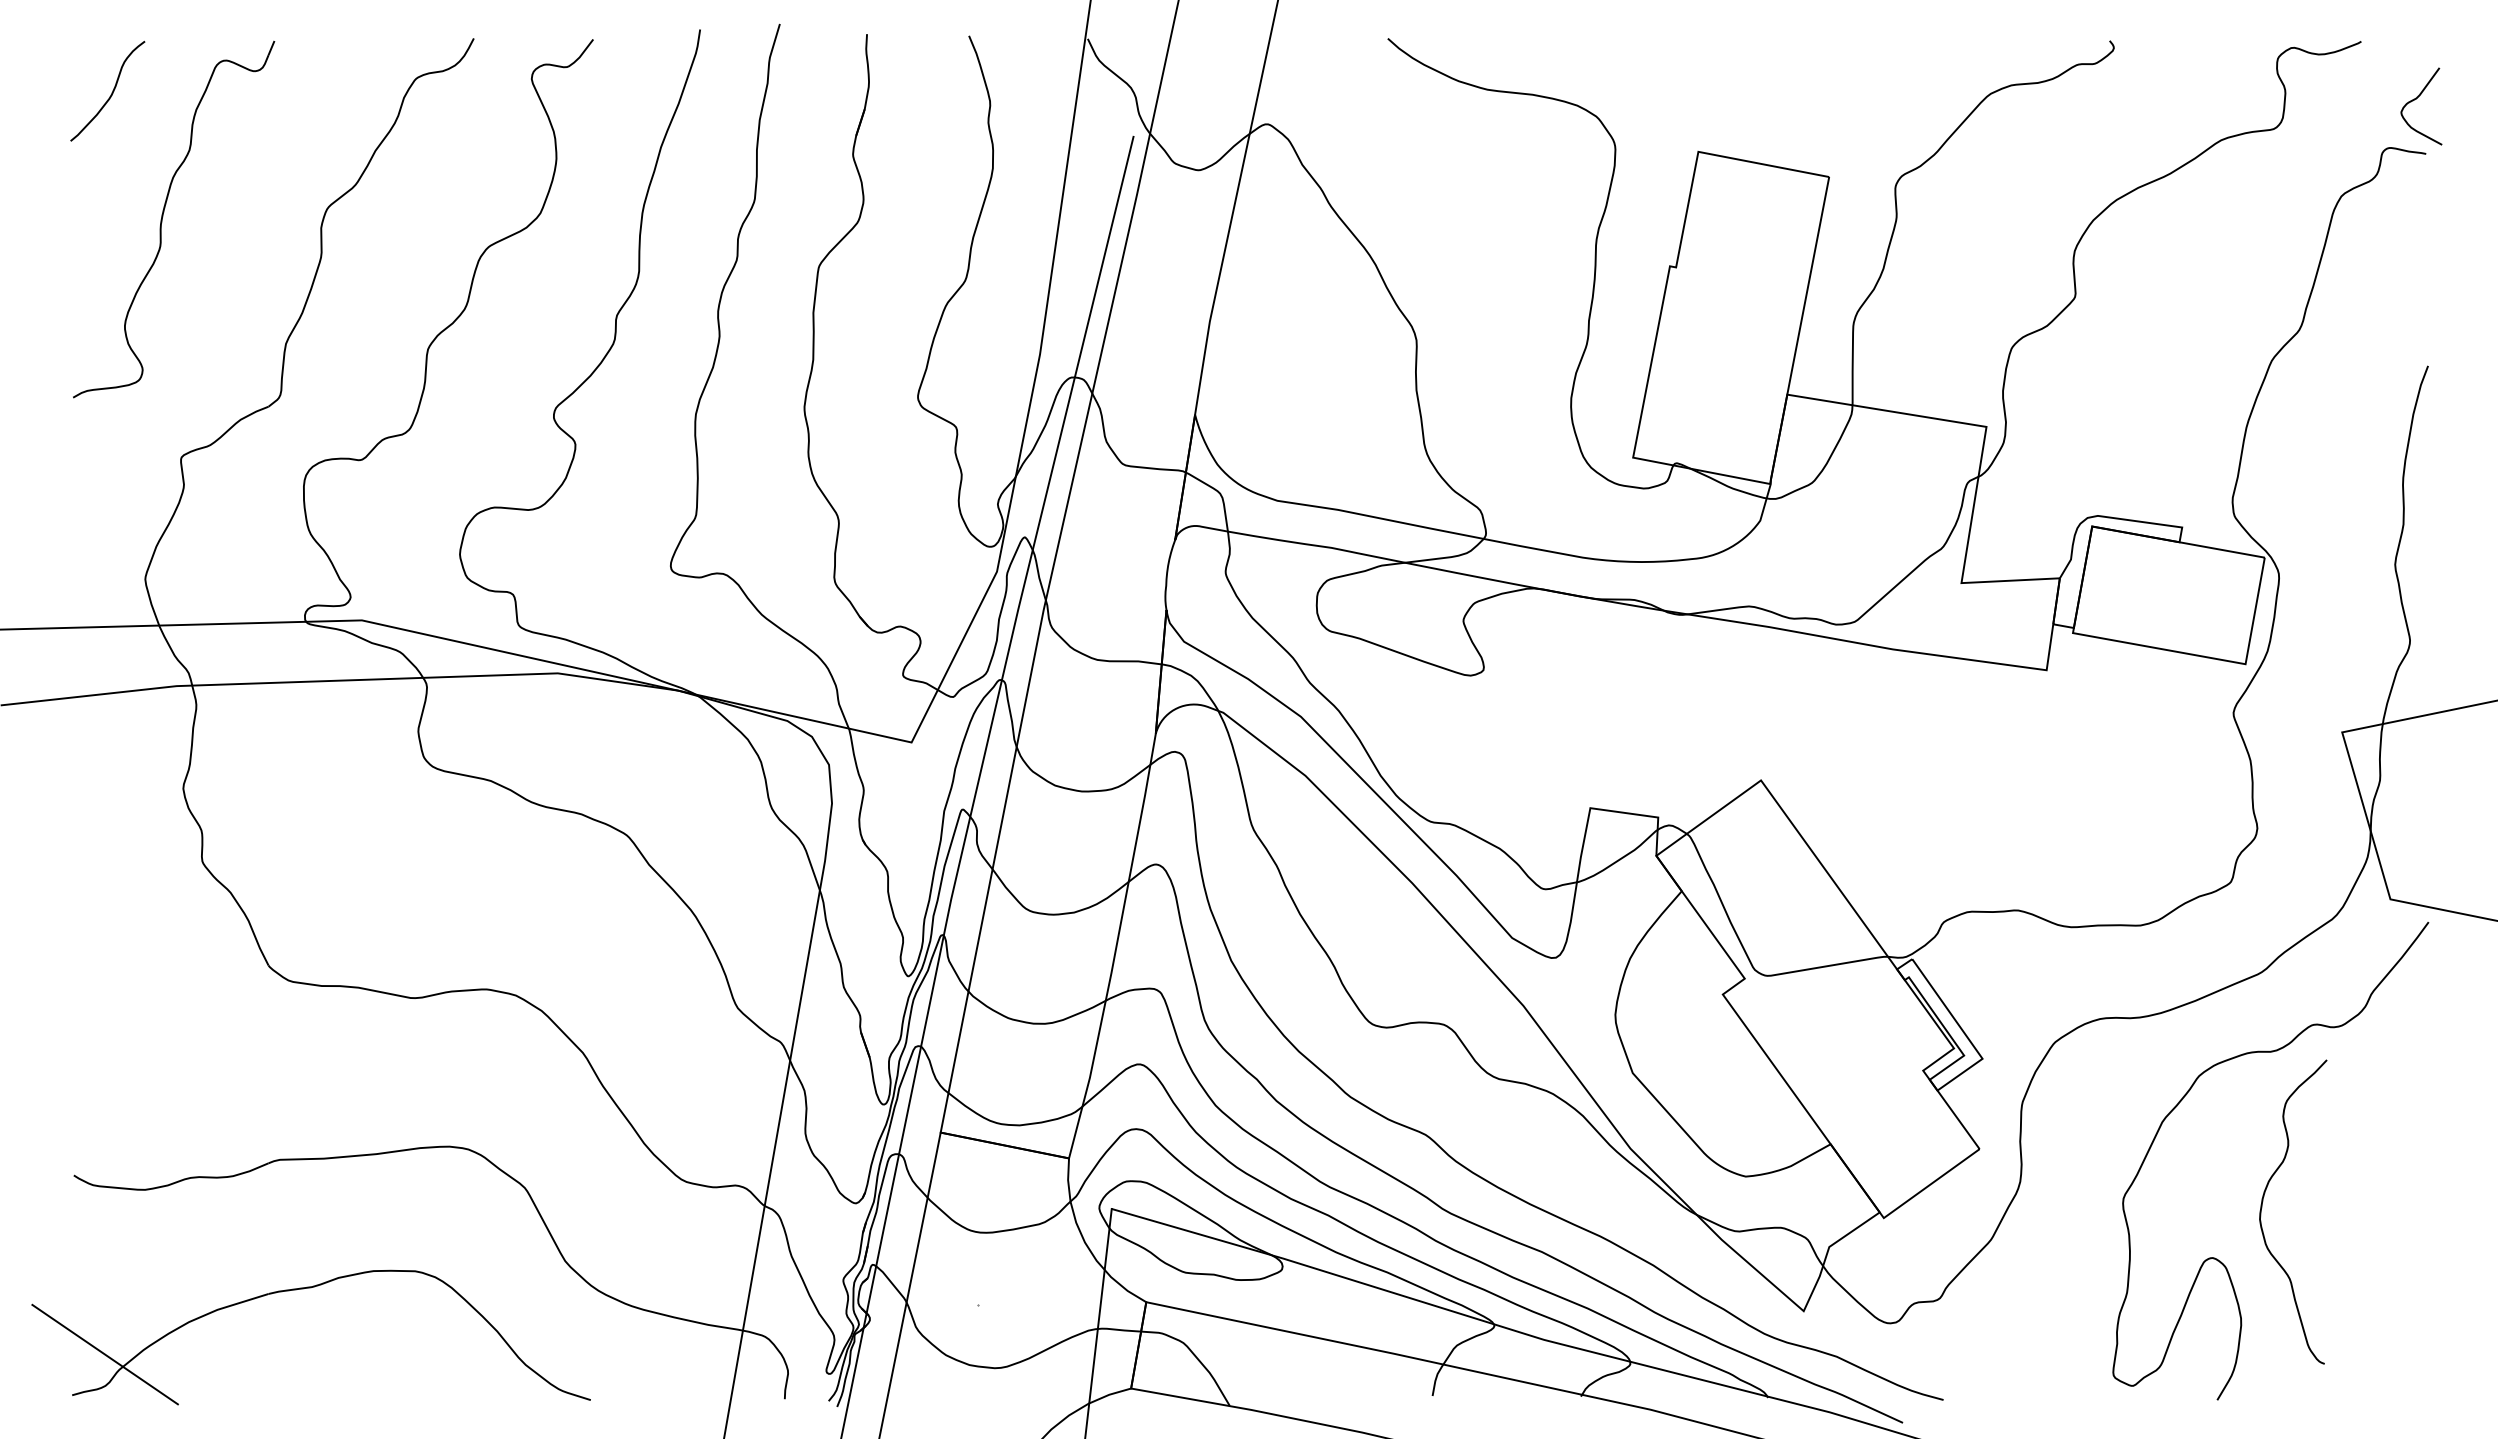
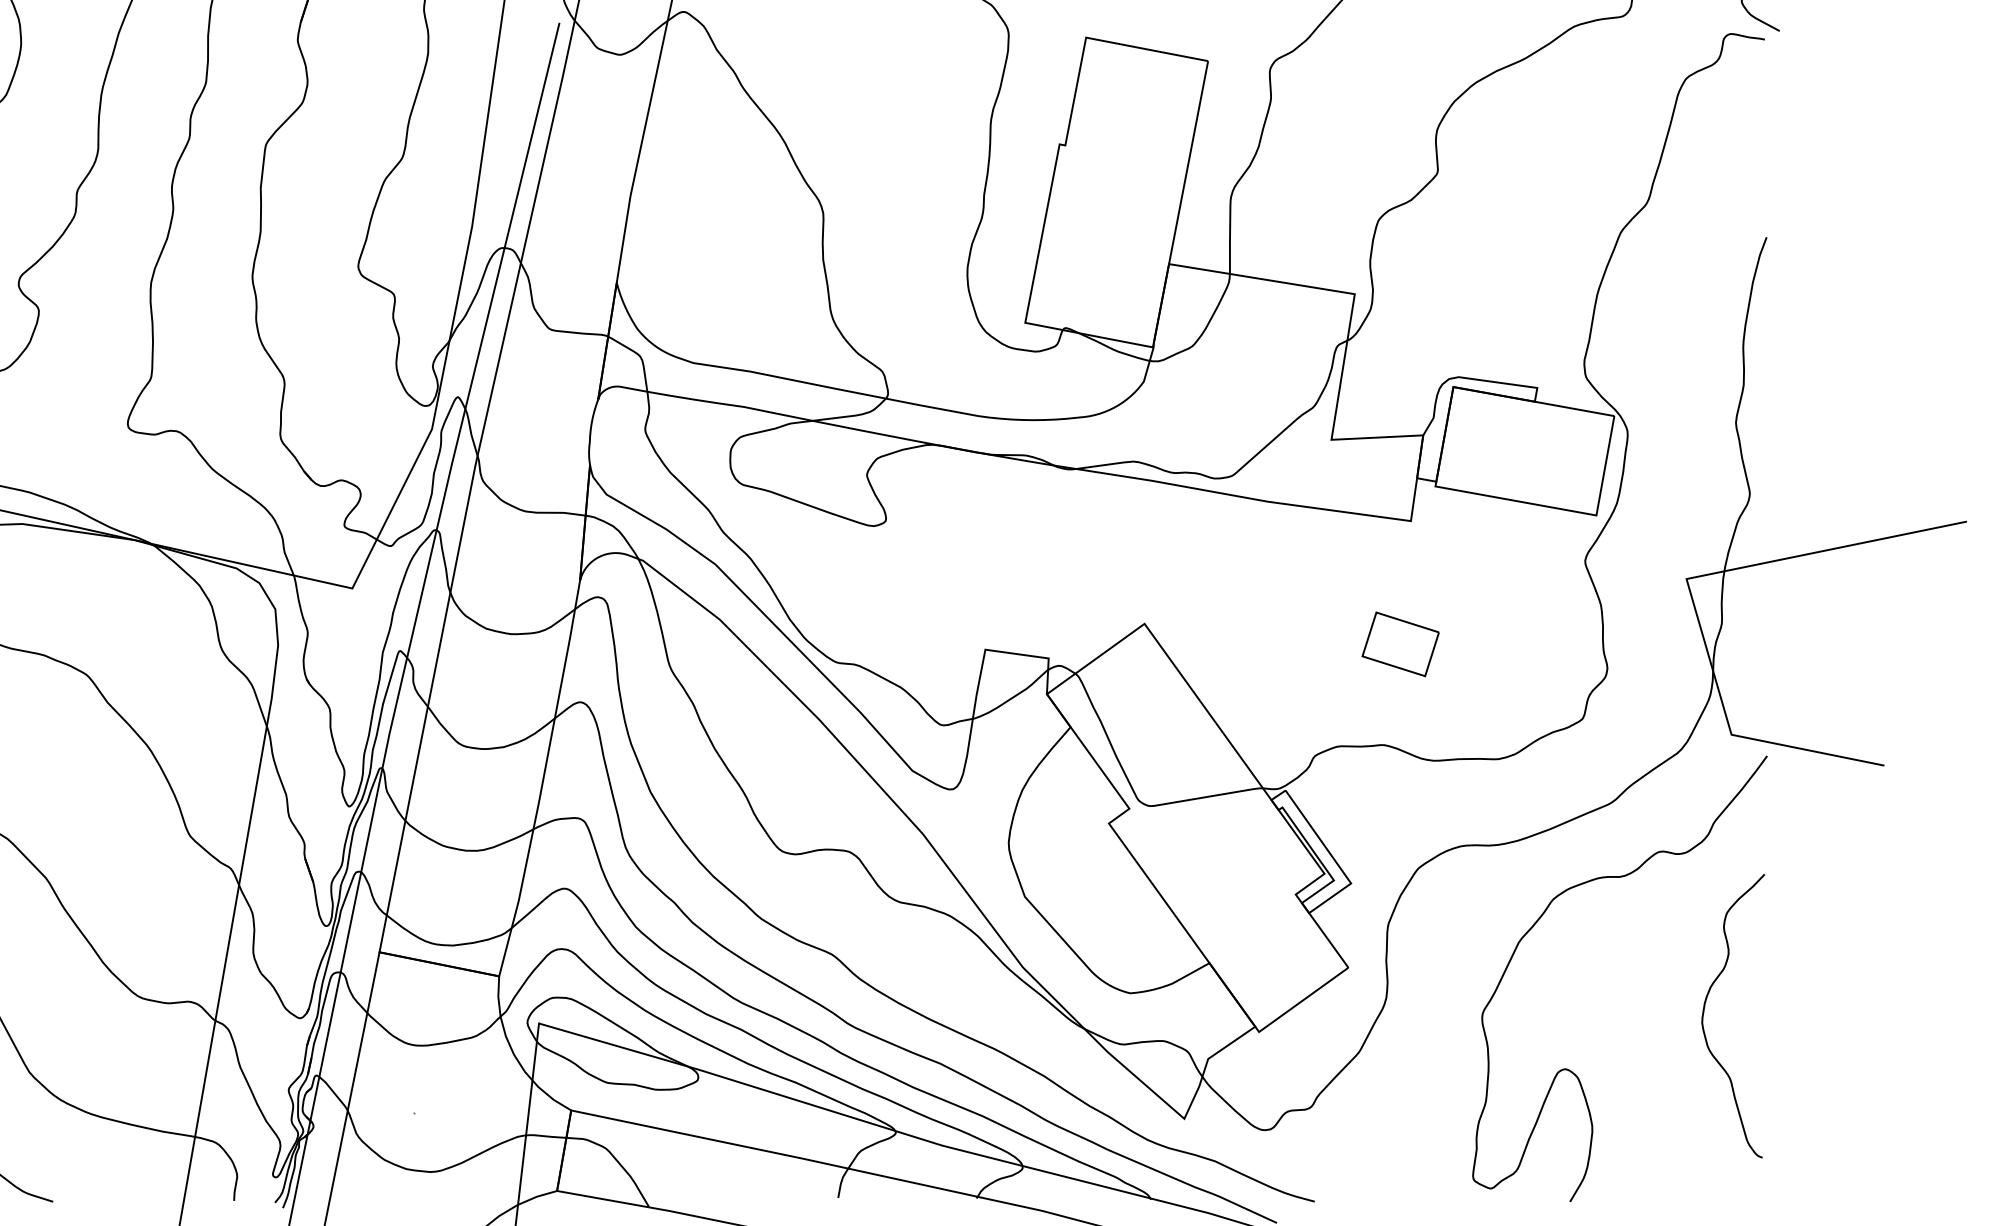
part: (2035, 802) -> (1400, 644), added
curve: (2262, 1207) -> (1704, 1011), moved

